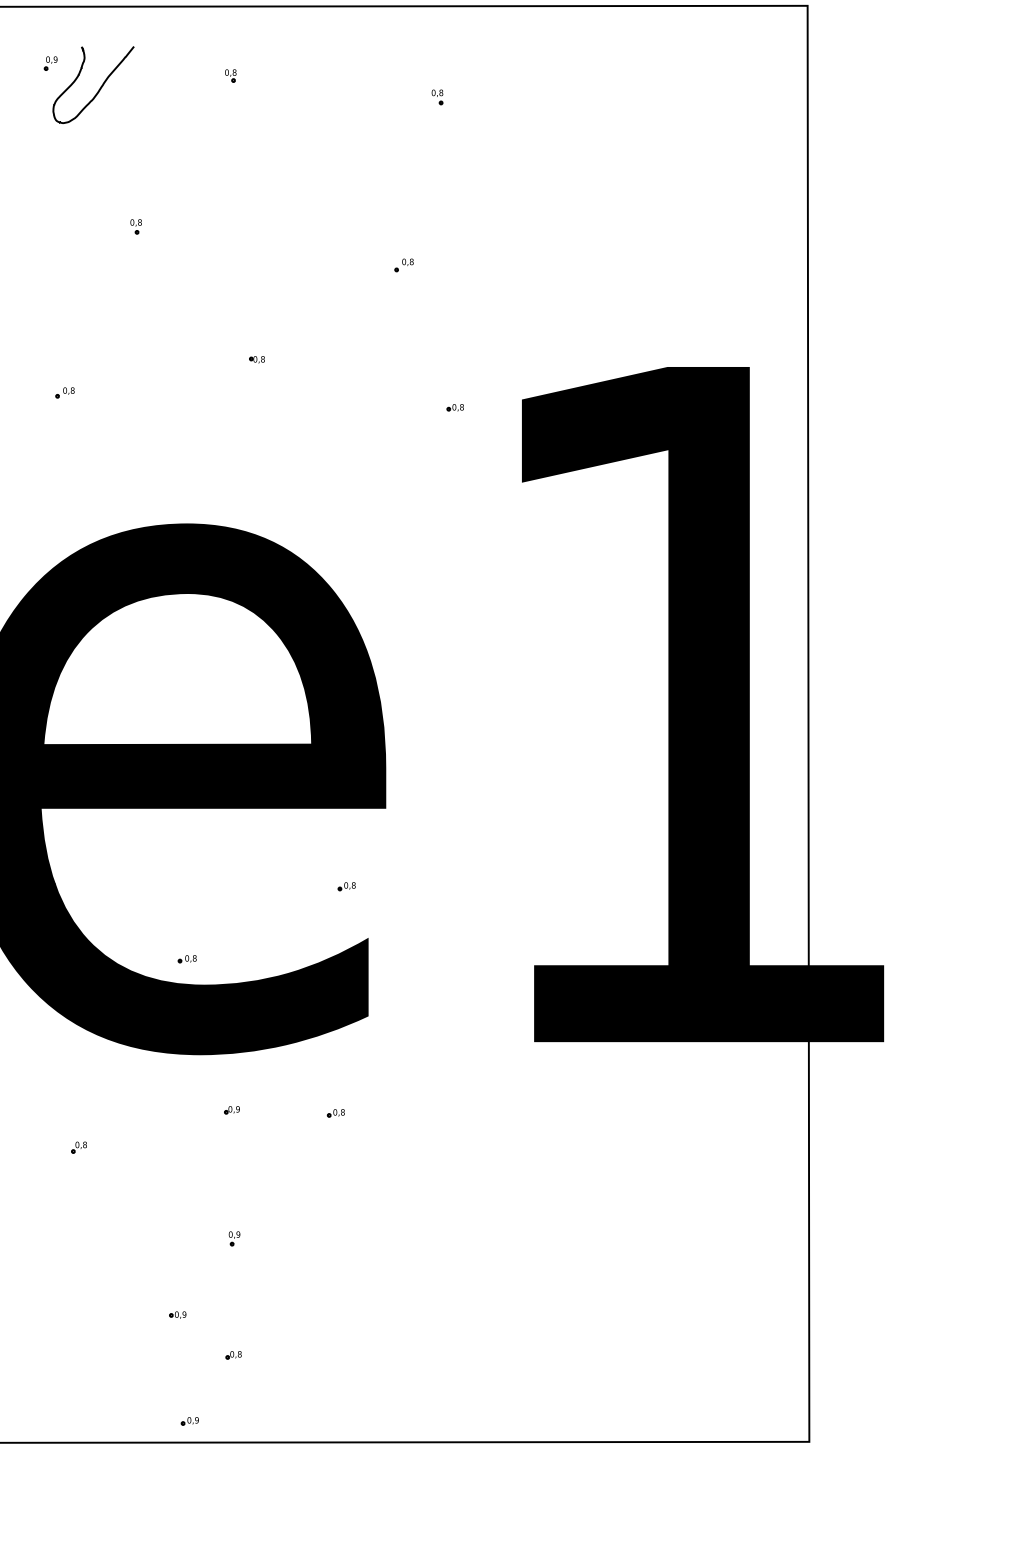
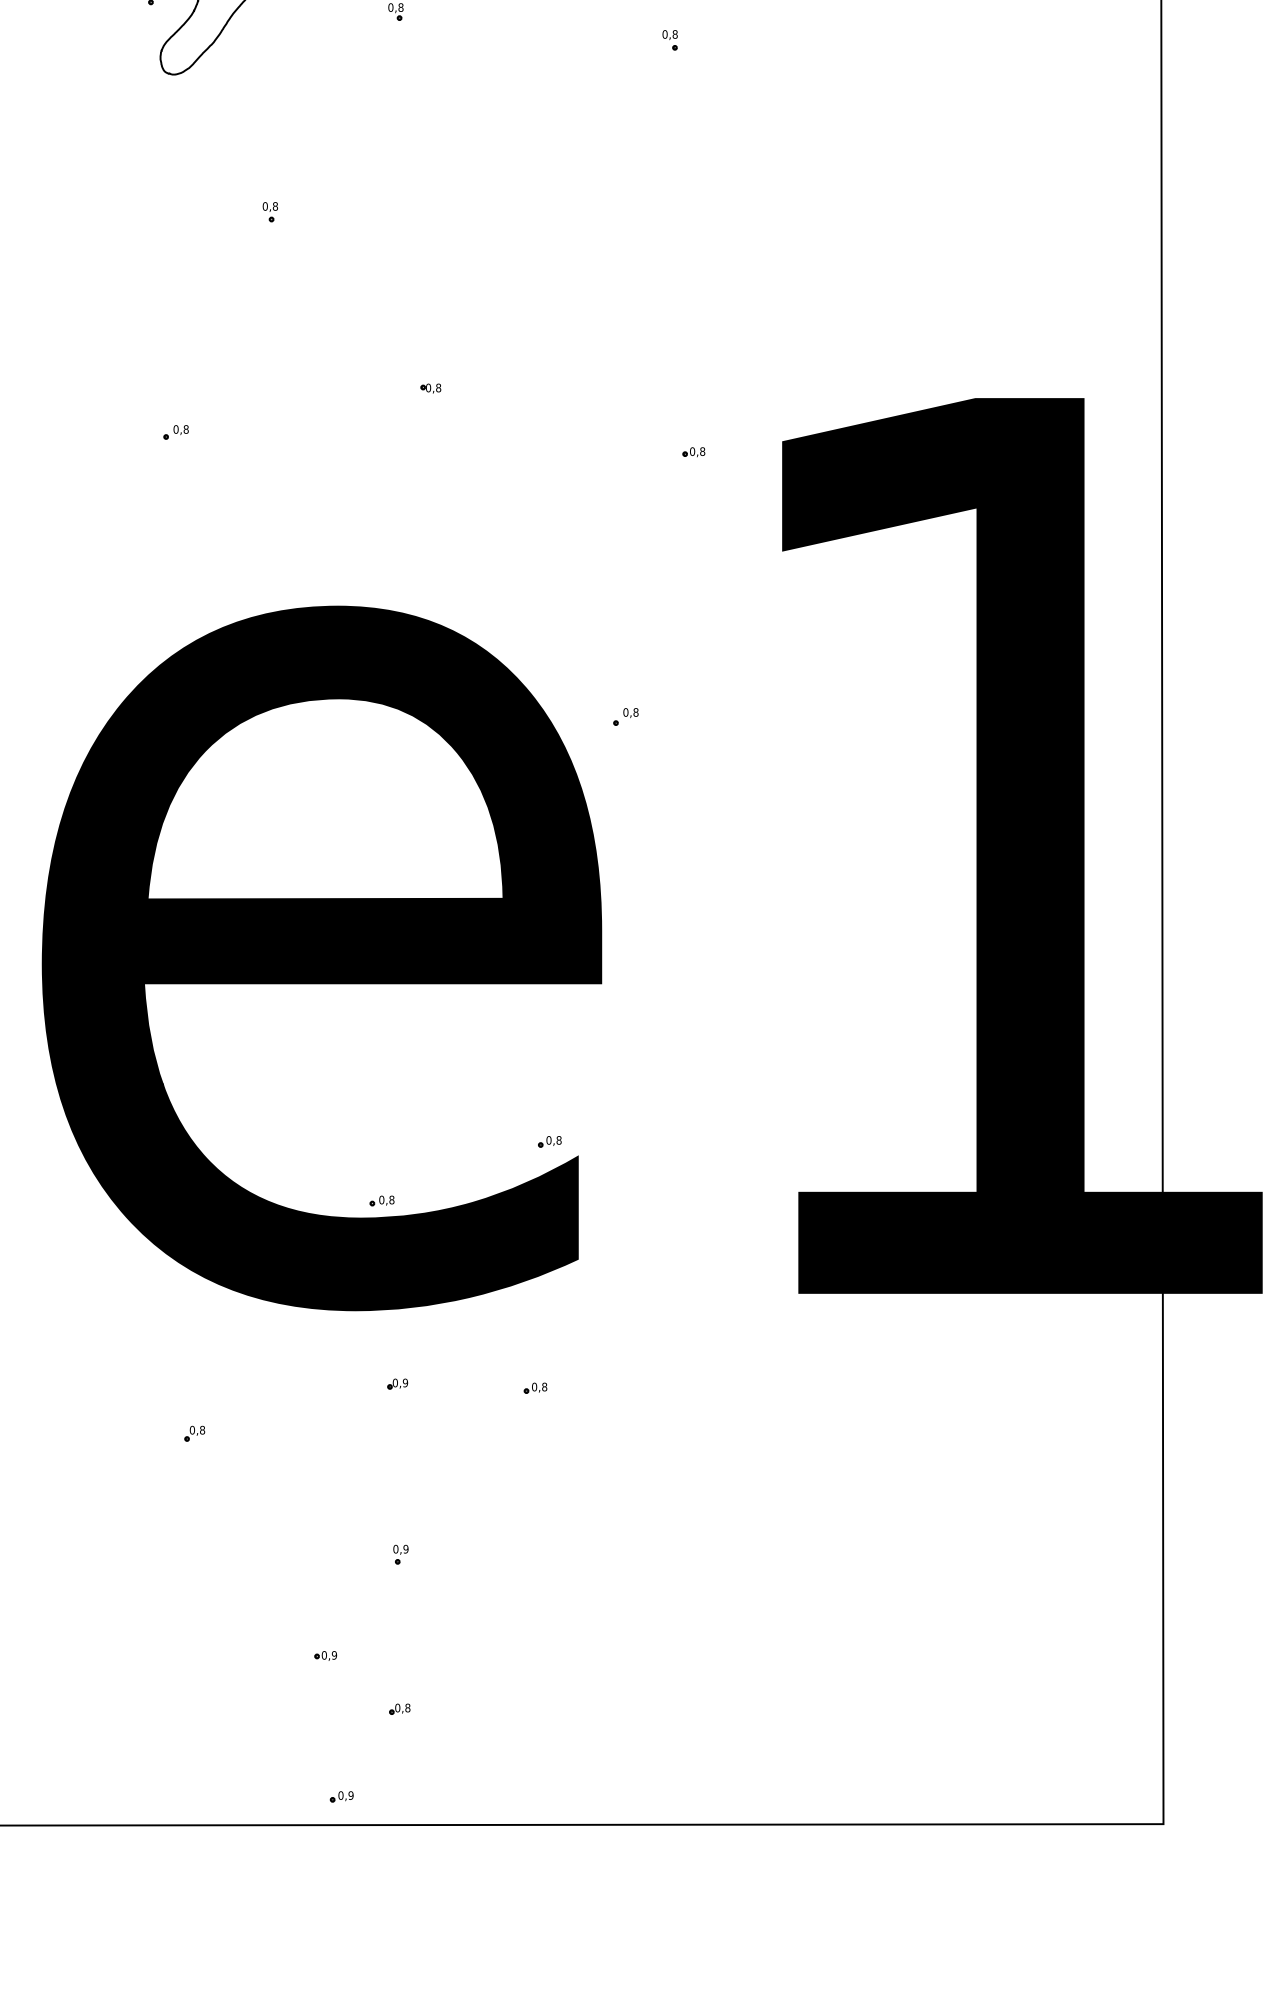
part: (403, 265) -> (625, 717), moved
part: (346, 886) -> (549, 1141), moved
part: (186, 959) -> (380, 1201), moved

